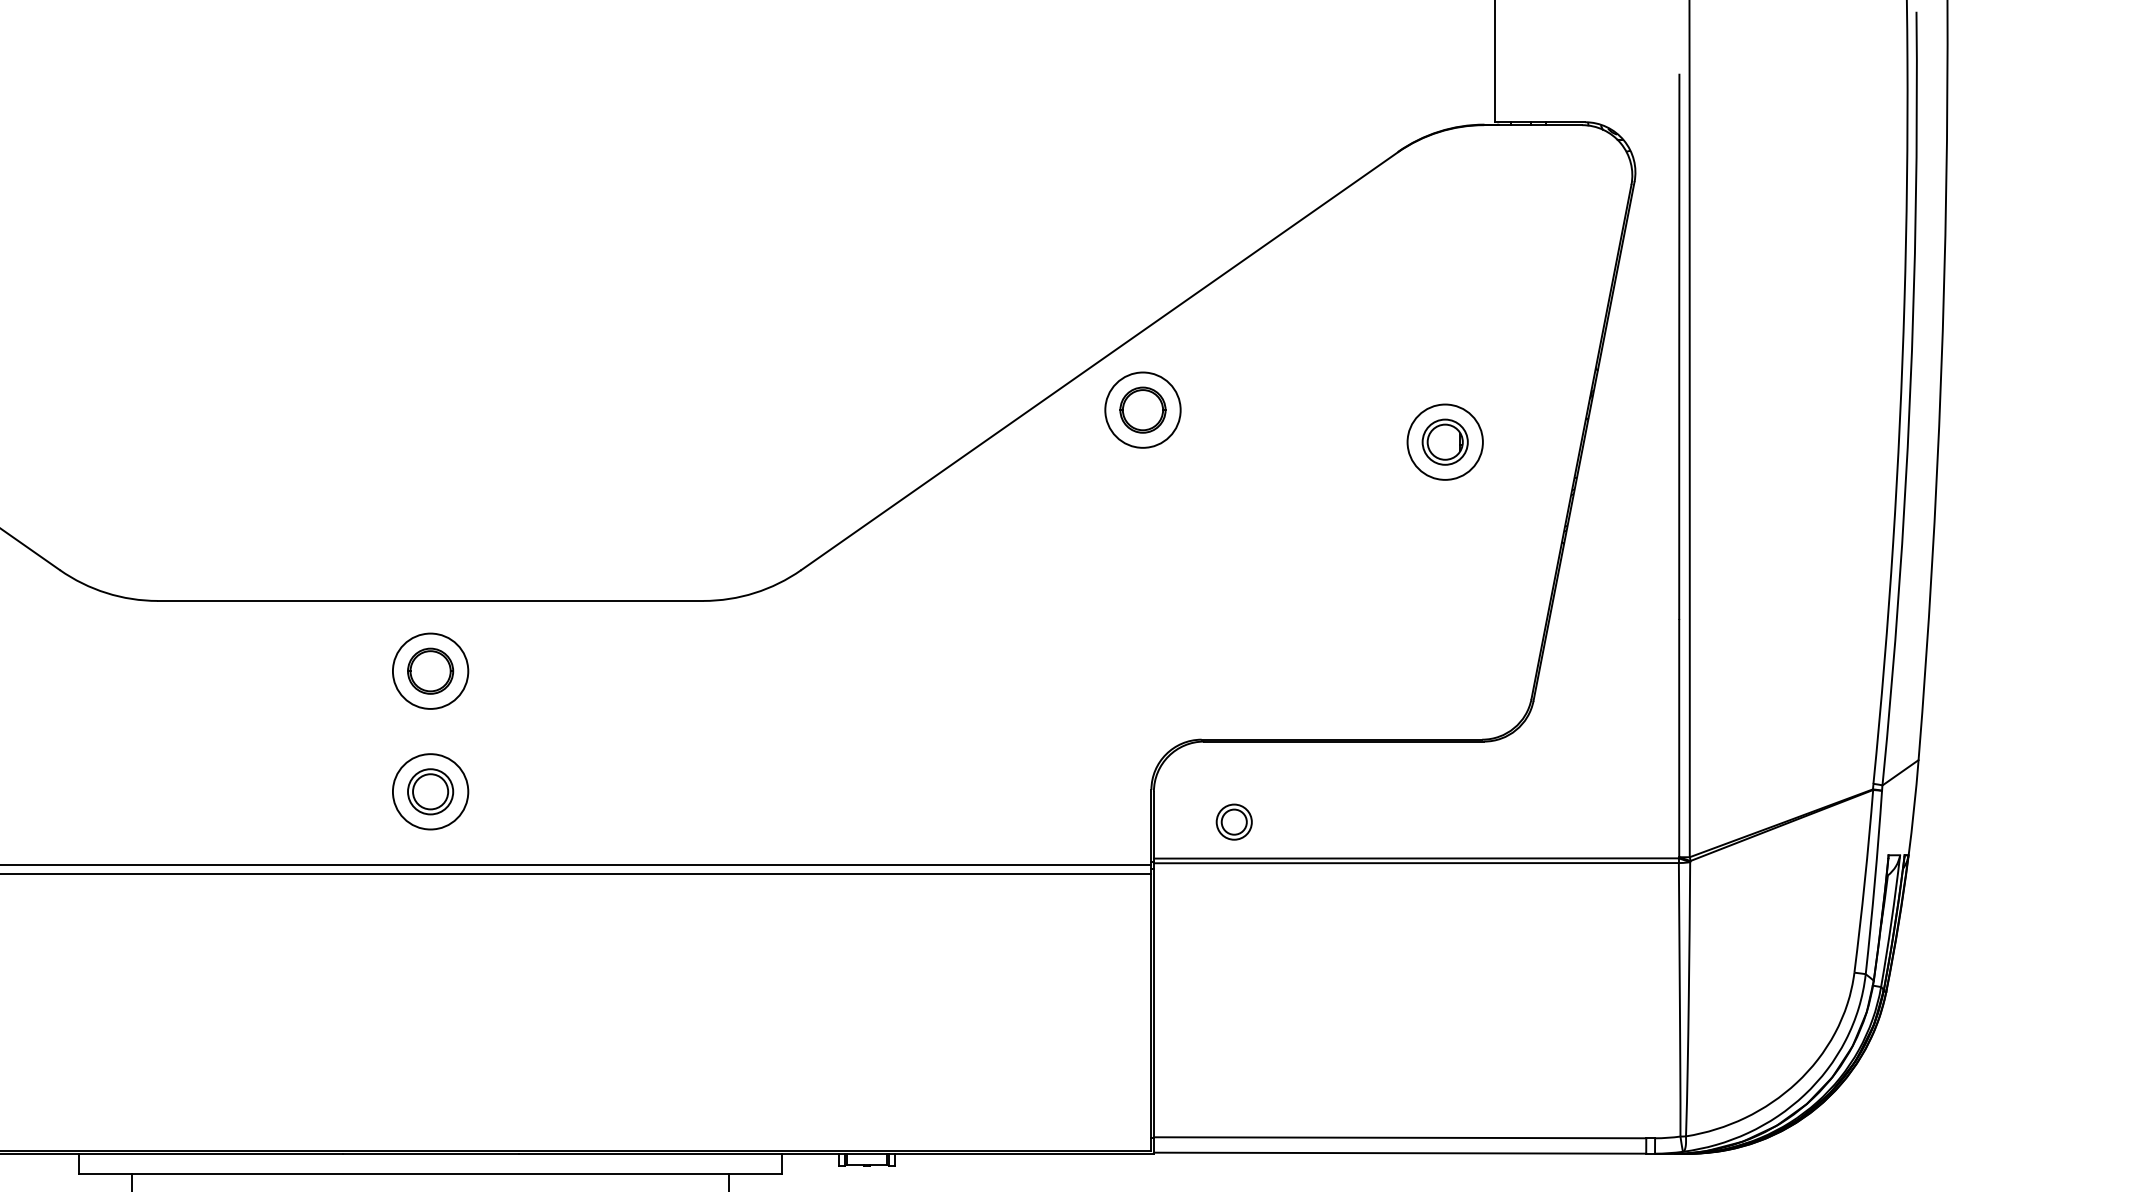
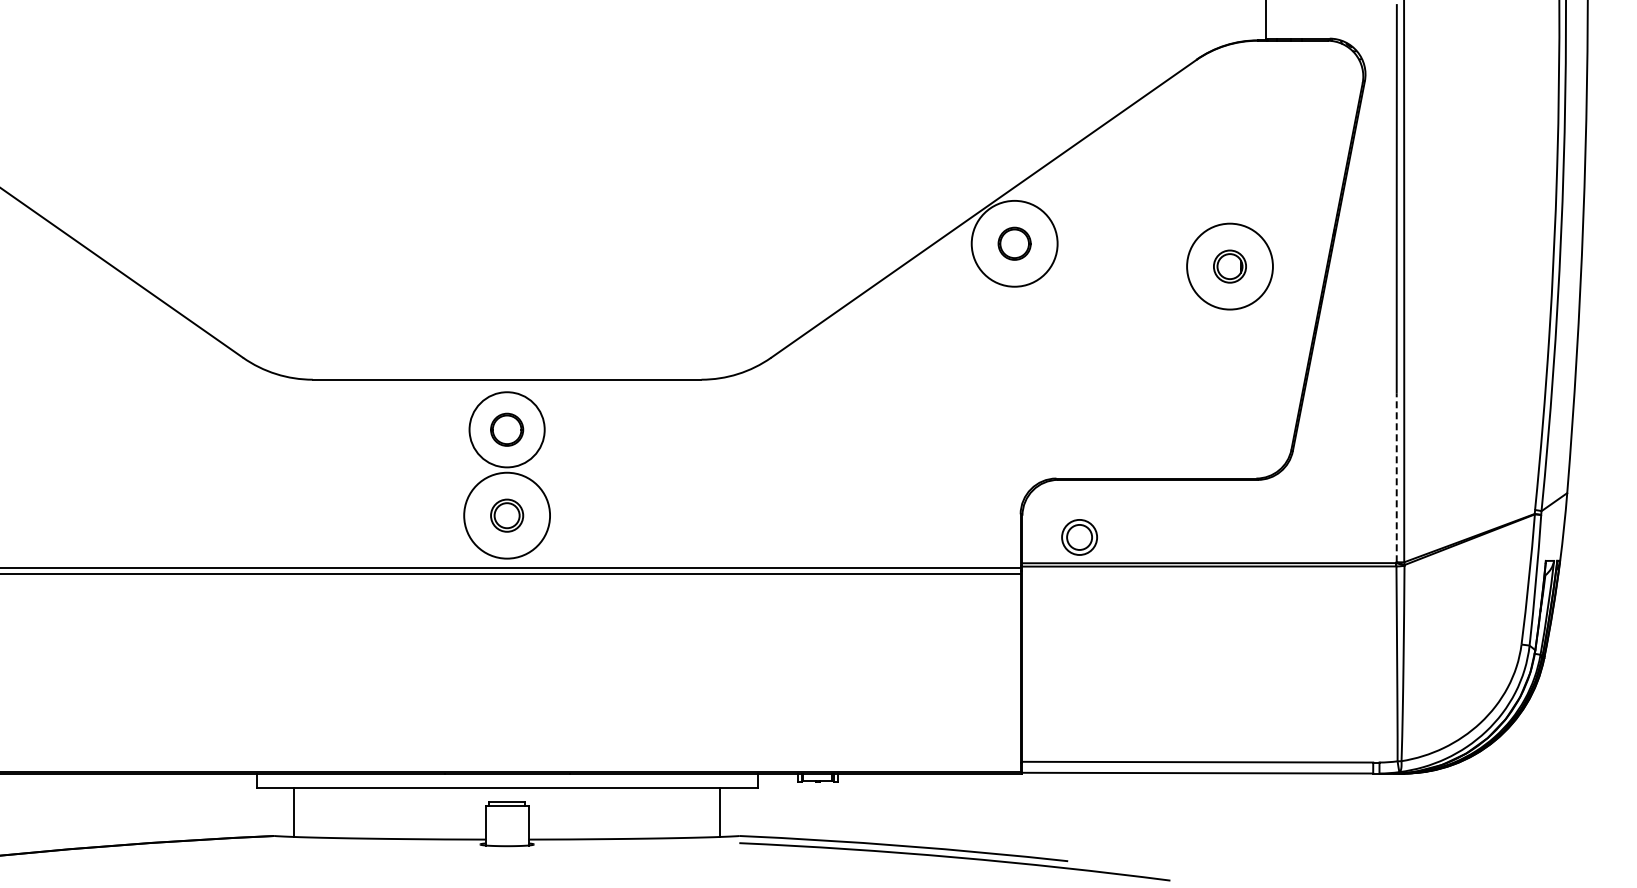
circle: (1142, 409) -> (1014, 243), size x1.6
circle: (1444, 442) -> (1229, 266), size x1.6
circle: (429, 670) -> (506, 429), size x1.4
line: (1678, 738) -> (1396, 477), solid -> dashed
circle: (429, 791) -> (506, 515), size x1.6
part: (1233, 821) -> (1079, 536), size x1.4

